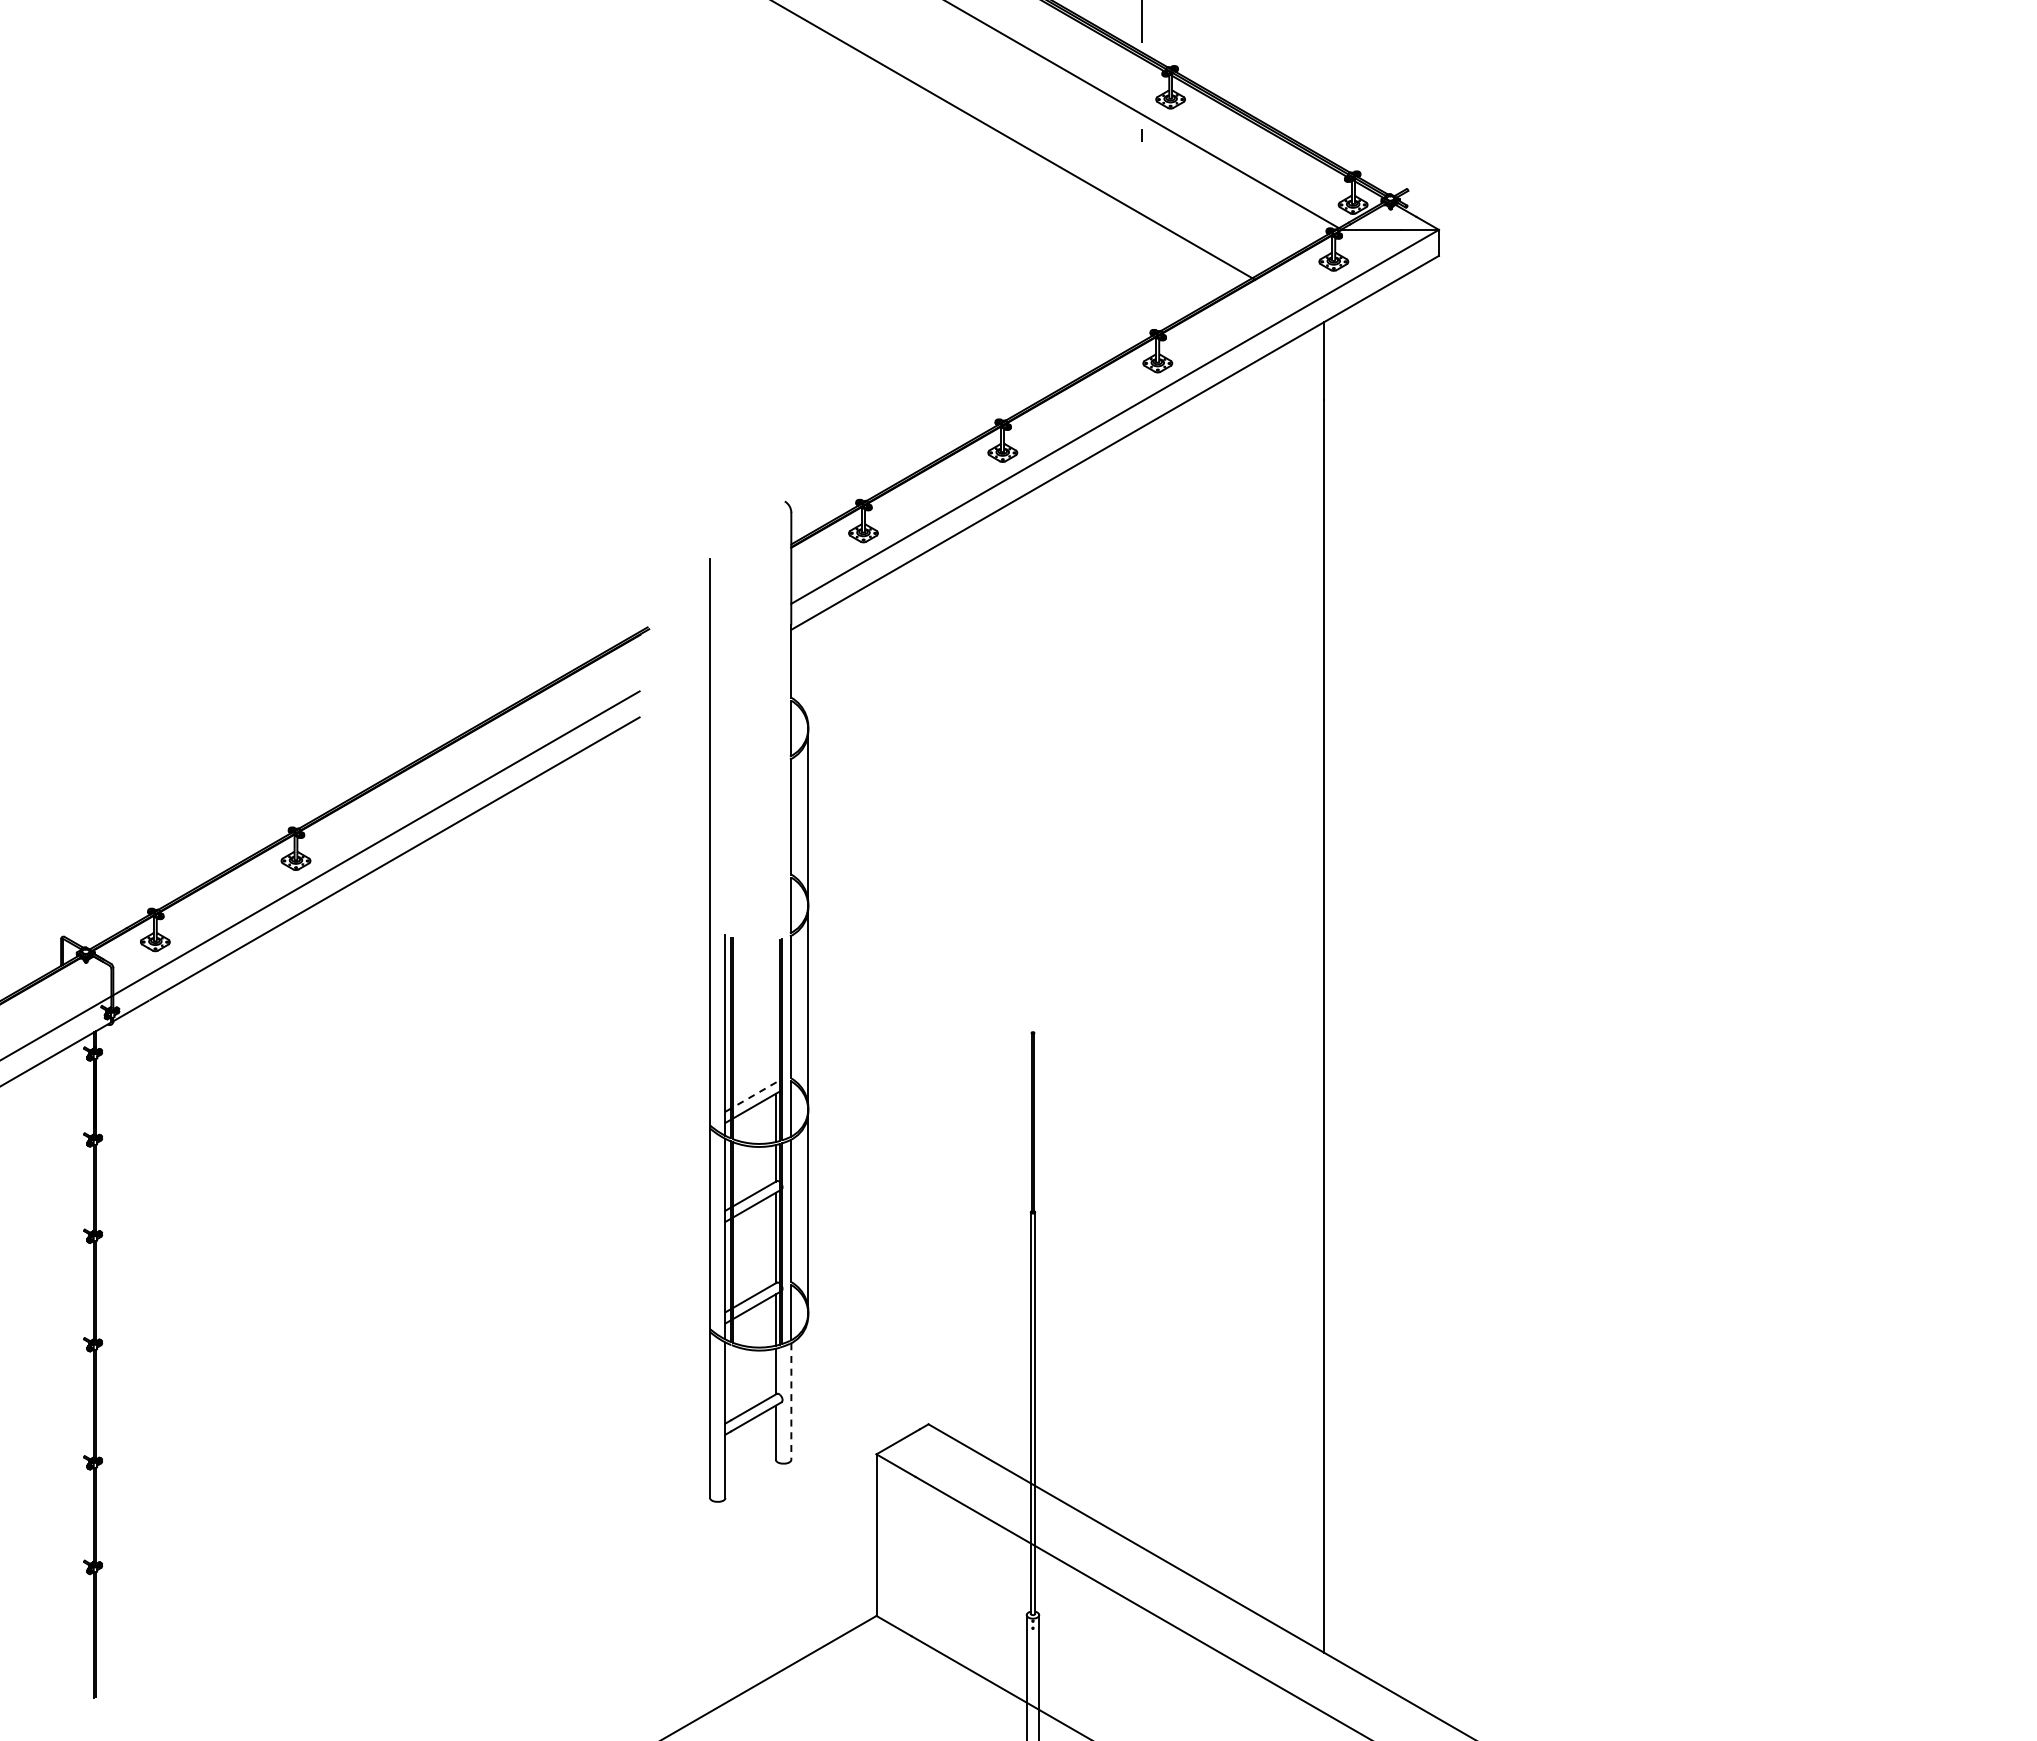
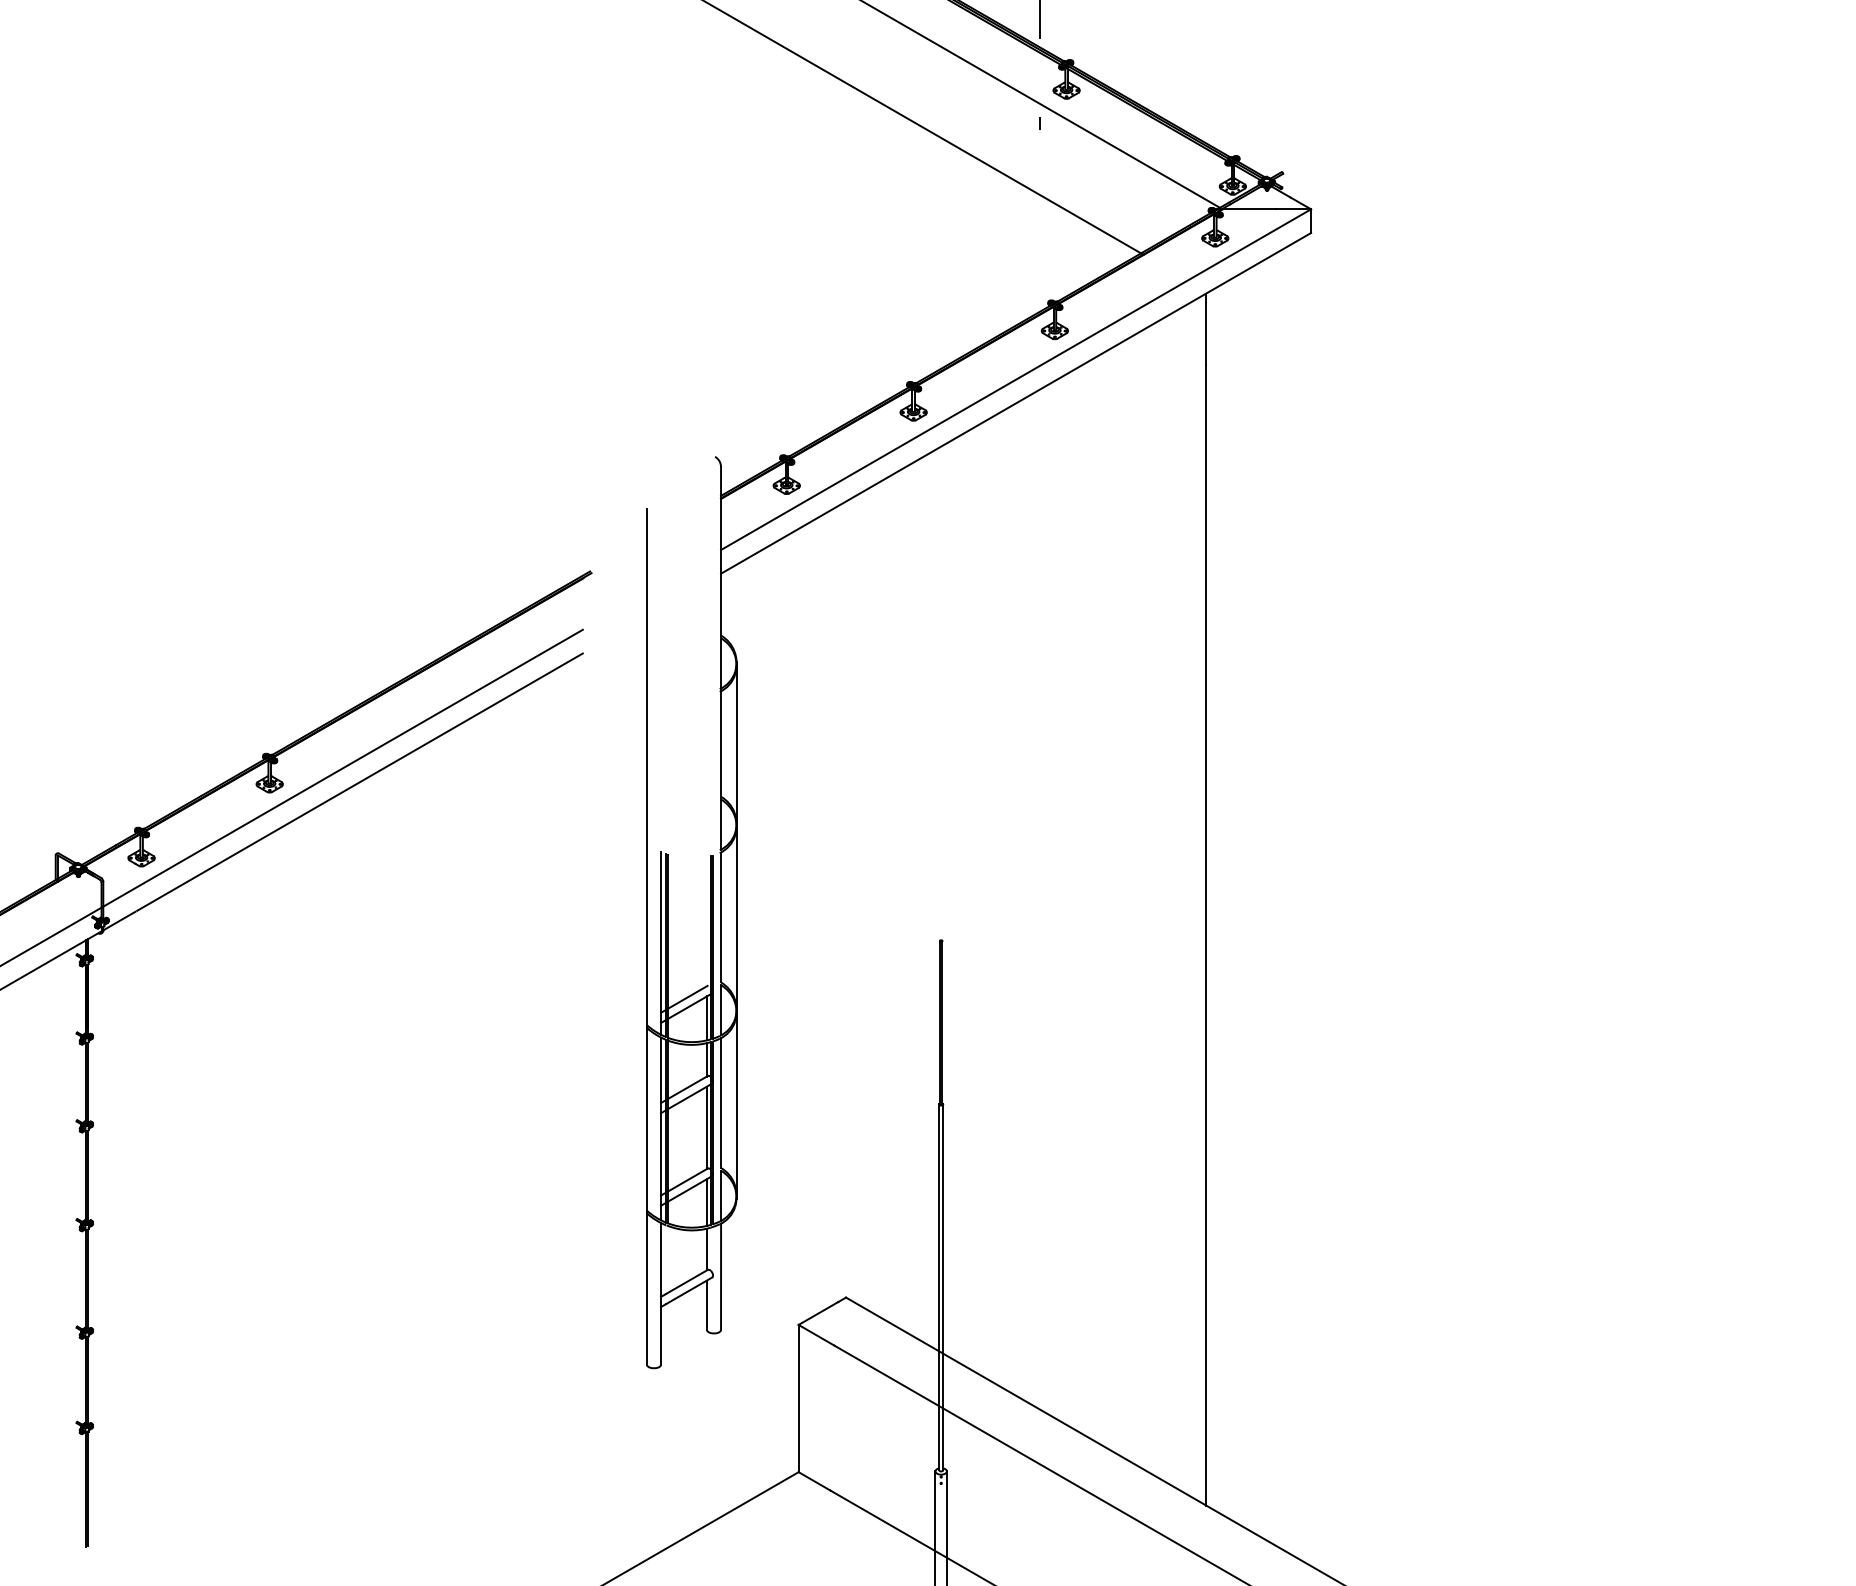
line: (754, 1095) -> (687, 997), dashed -> solid
line: (791, 1402) -> (721, 1277), dashed -> solid

